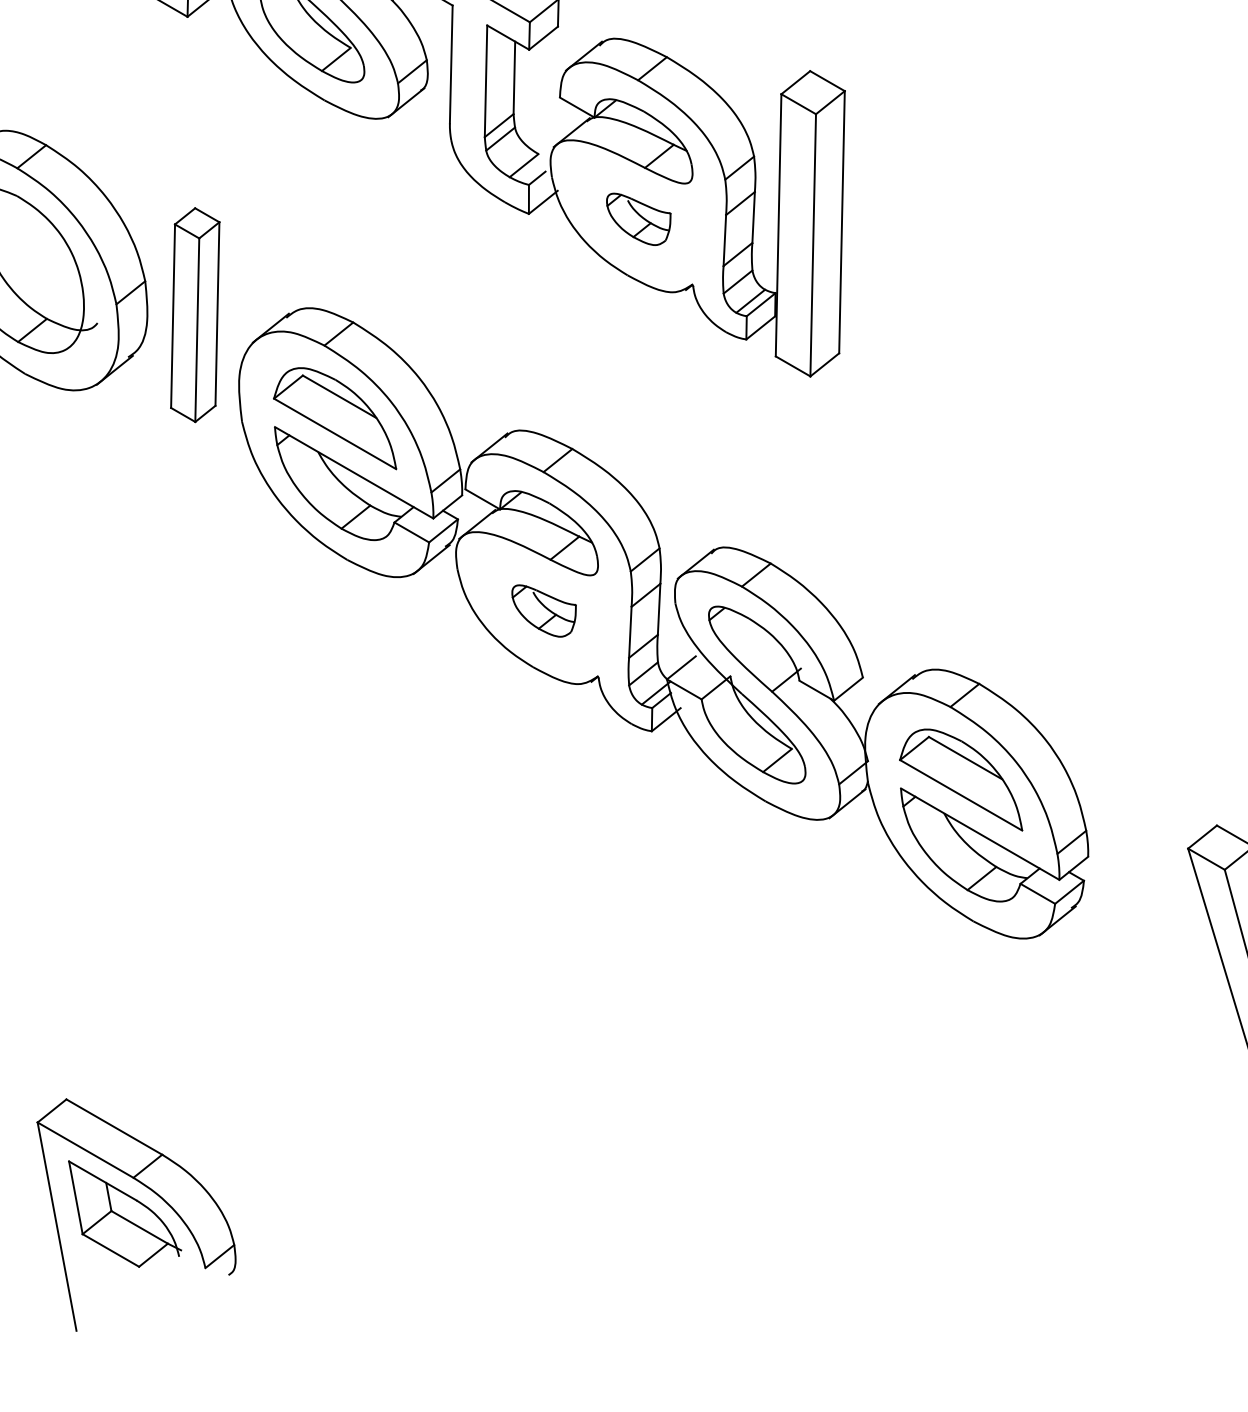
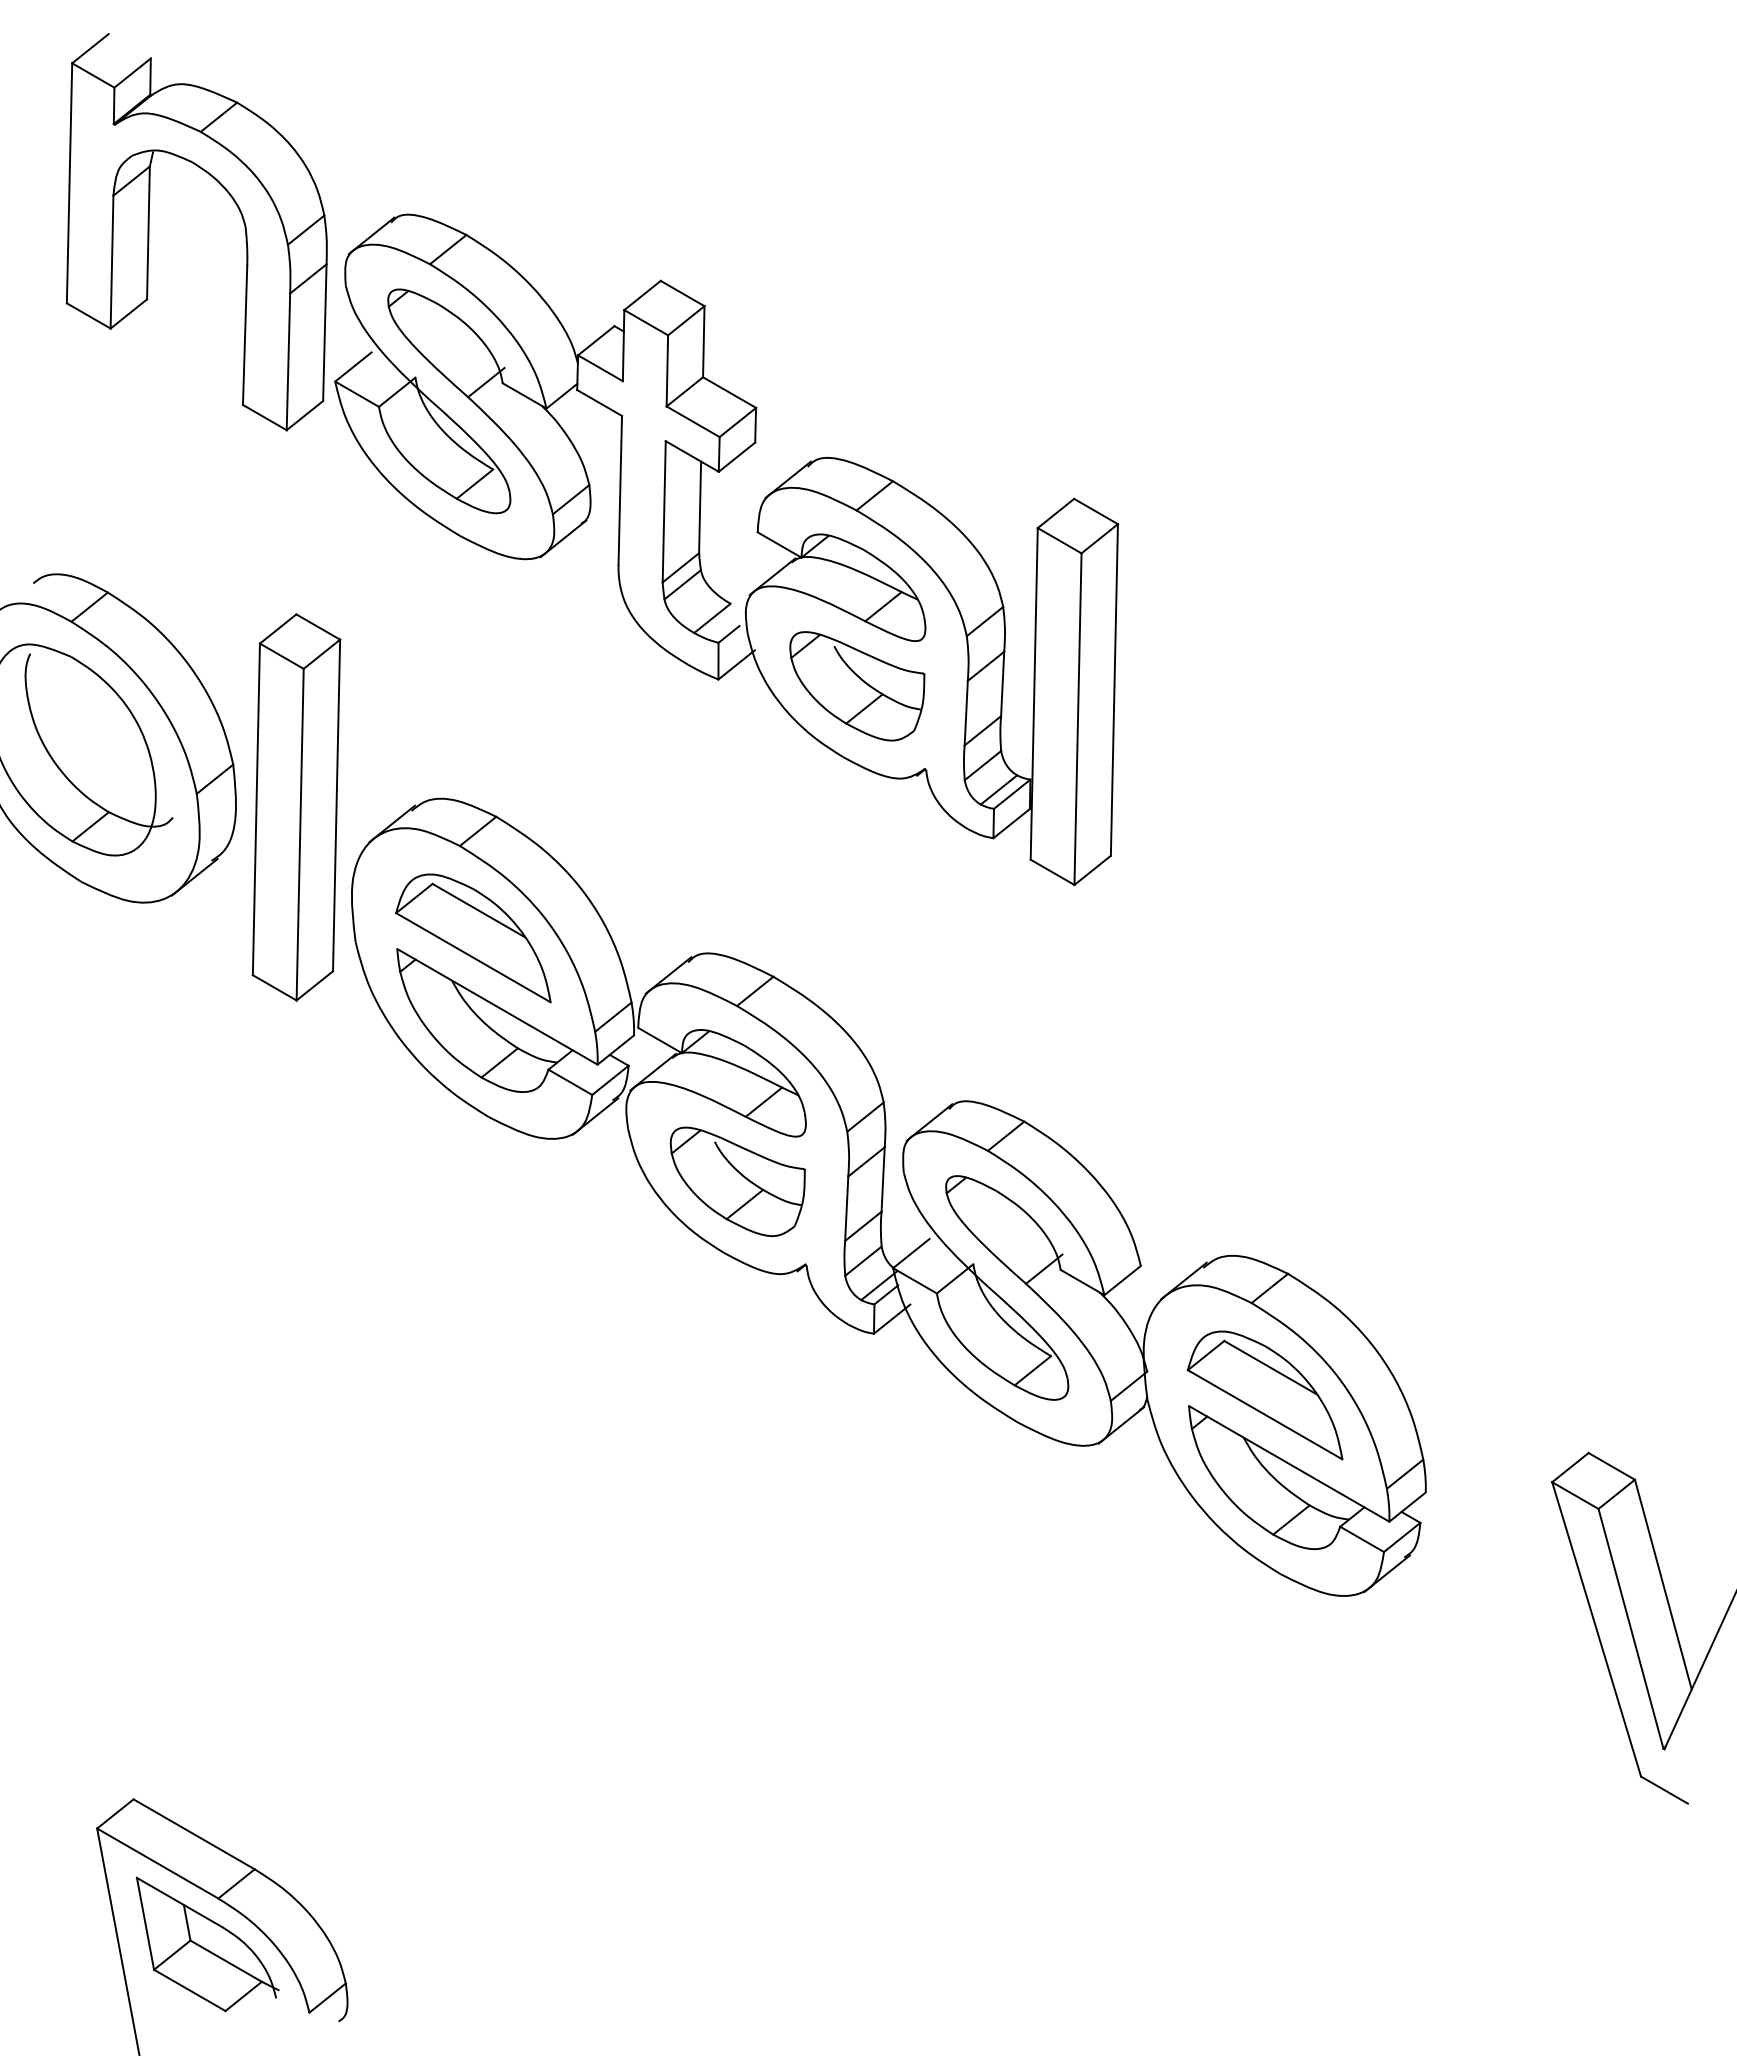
part: (638, 219) -> (857, 686), size x1.67
part: (195, 315) -> (296, 807), size x1.43
part: (543, 610) -> (737, 1181), size x1.67

